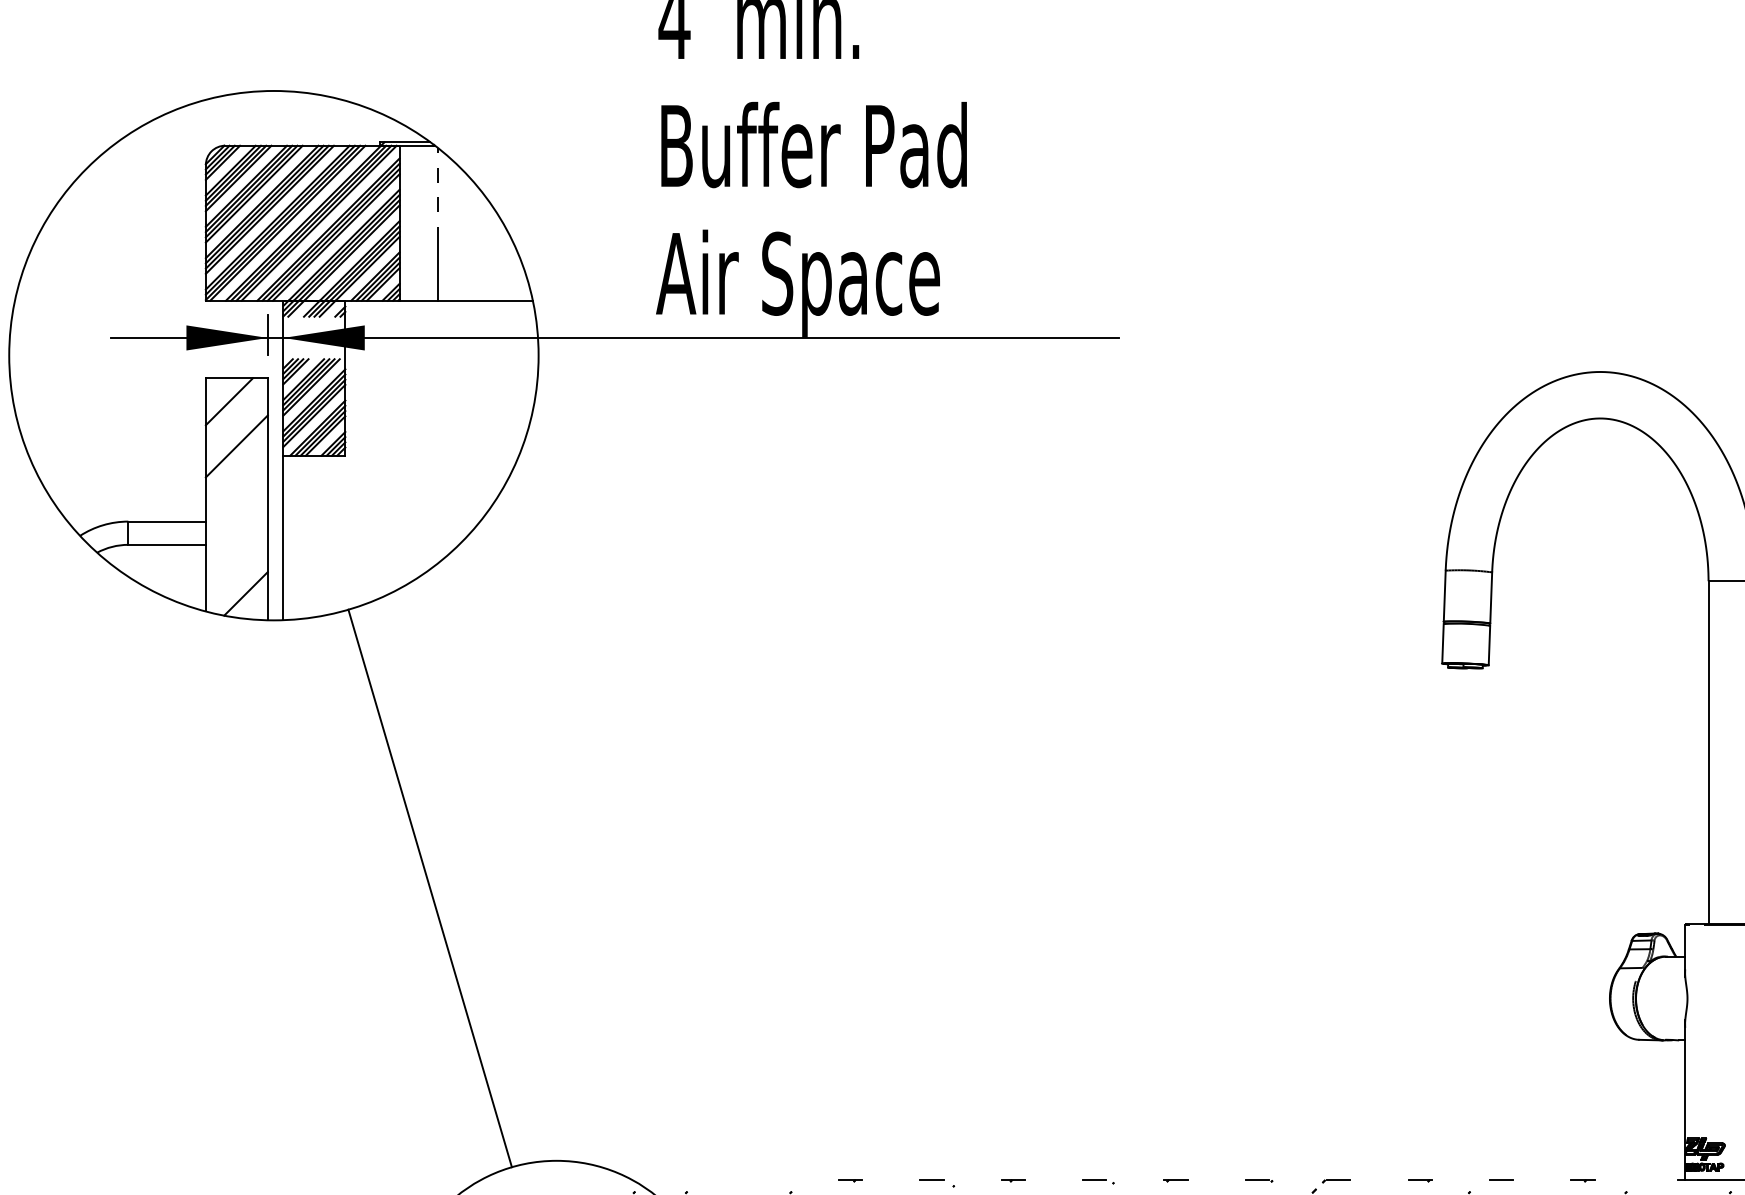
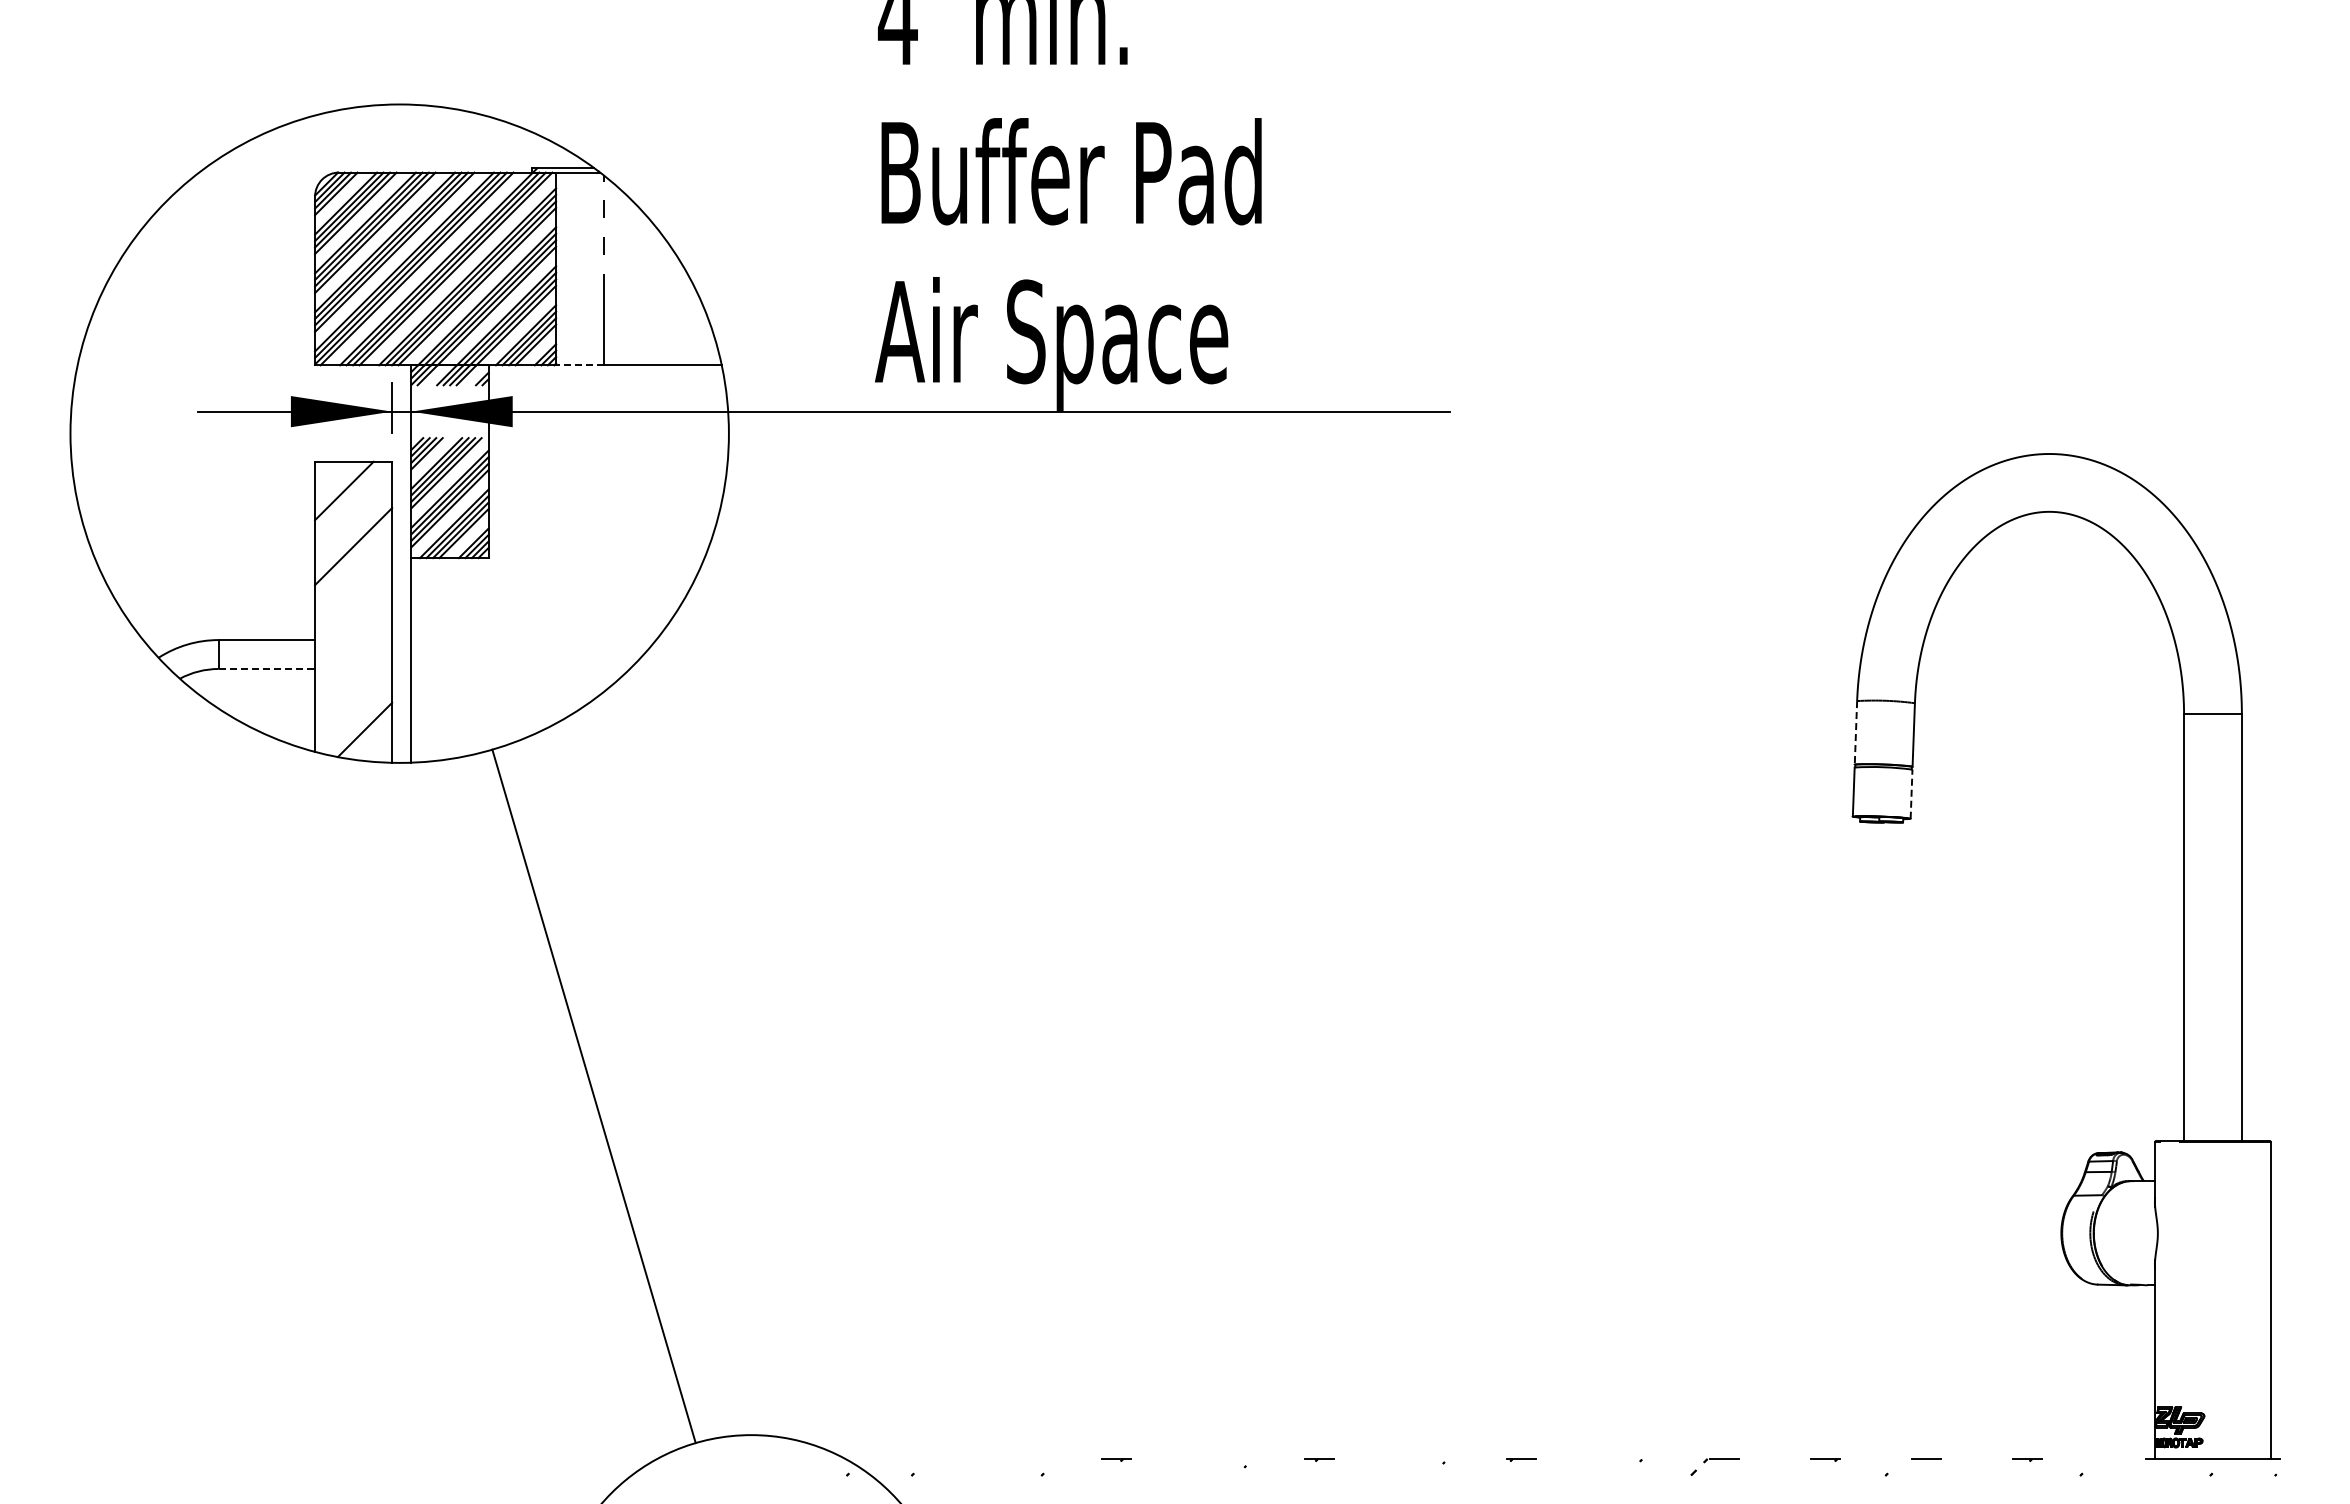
line: (418, 300) -> (579, 365), solid -> dashed
line: (167, 545) -> (267, 669), solid -> dashed
line: (1444, 595) -> (1855, 732), solid -> dashed
line: (1489, 645) -> (1911, 794), solid -> dashed
line: (932, 1179) -> (1218, 1458), removed
line: (1094, 1179) -> (1420, 1458), removed
line: (1257, 1179) -> (1622, 1458), removed

